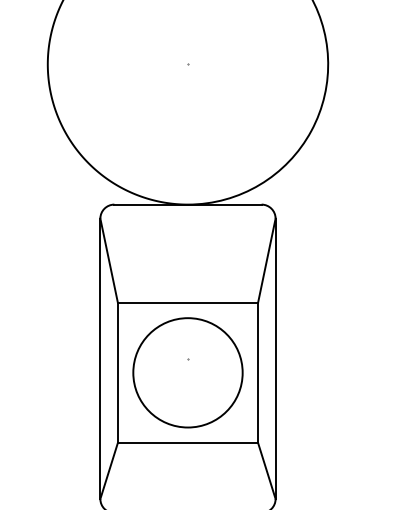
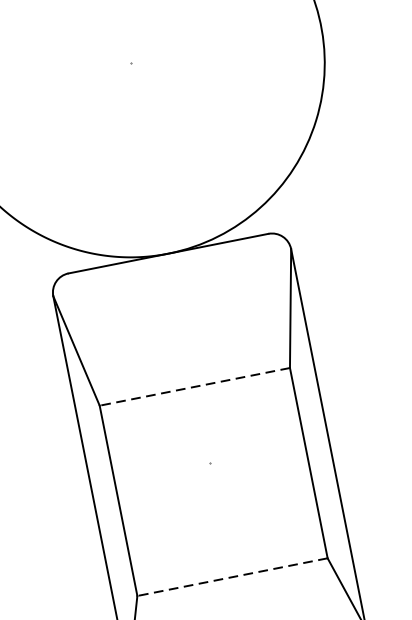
line: (187, 302) -> (194, 386), solid -> dashed
circle: (187, 372) -> (212, 481), removed
line: (187, 442) -> (231, 576), solid -> dashed

